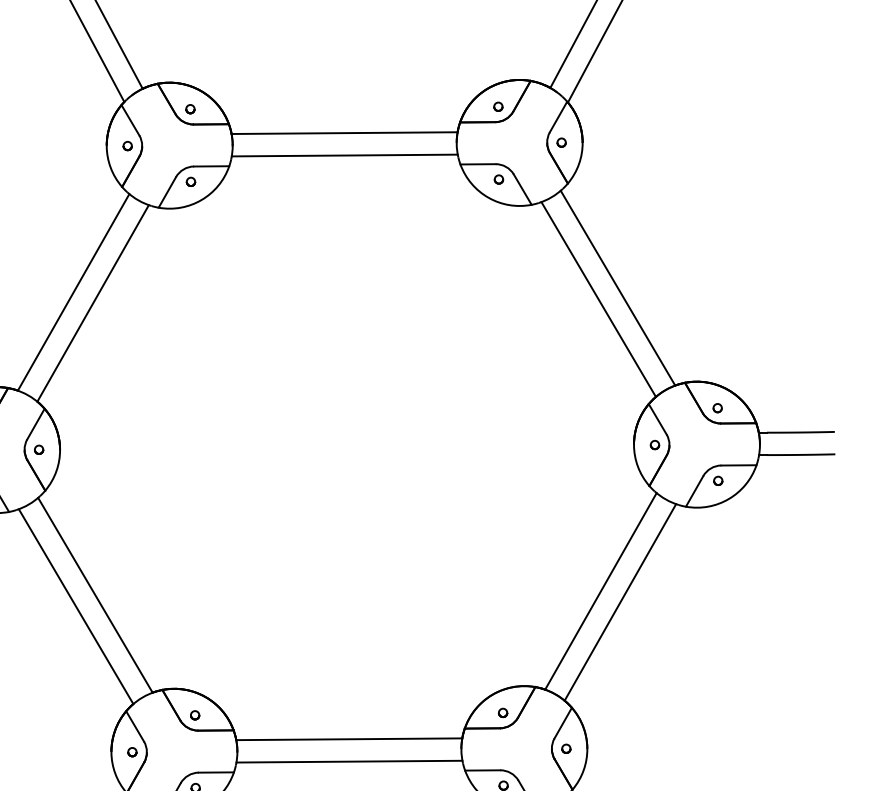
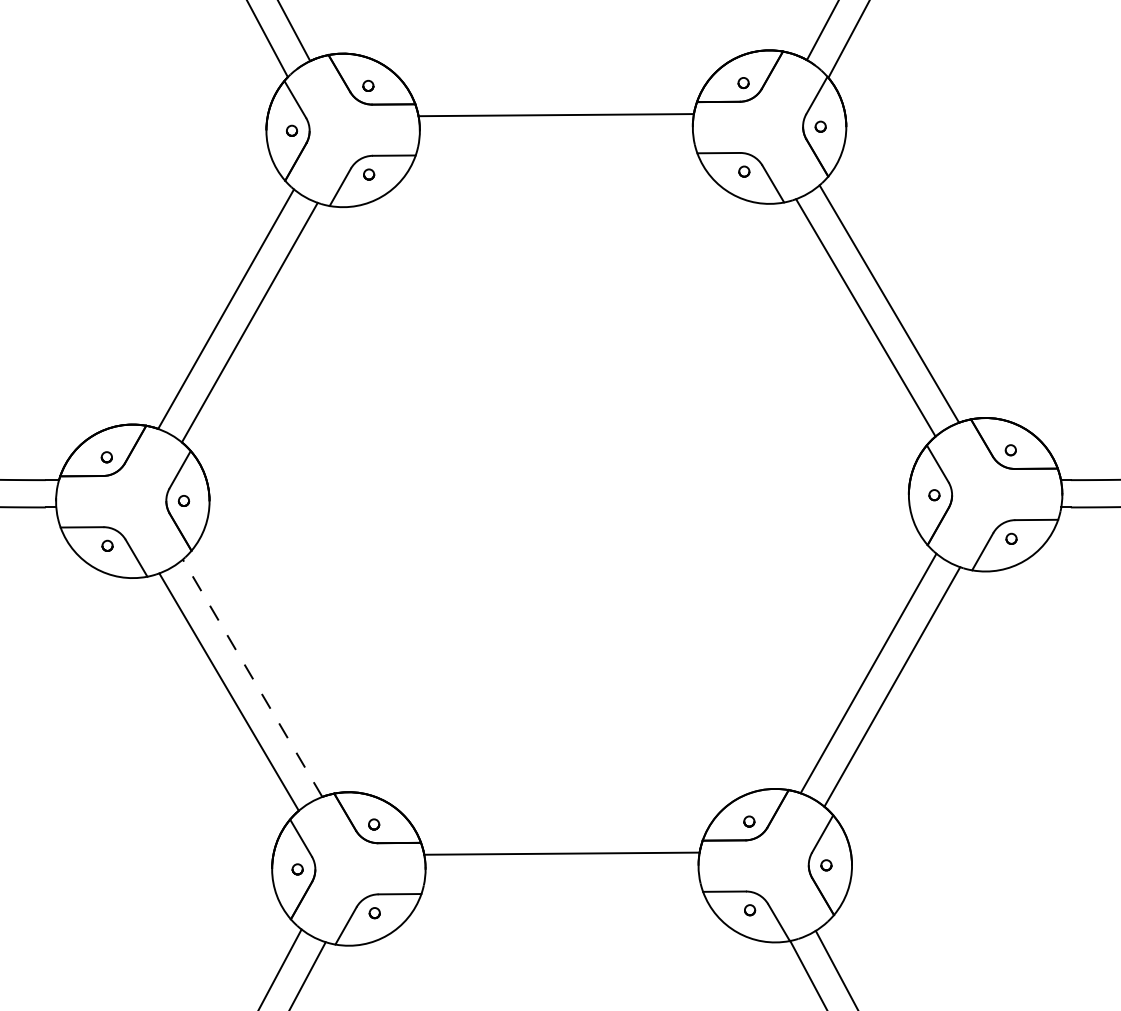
line: (344, 155) -> (556, 142), removed
line: (95, 595) -> (252, 678), solid -> dashed
line: (348, 761) -> (561, 880), removed

